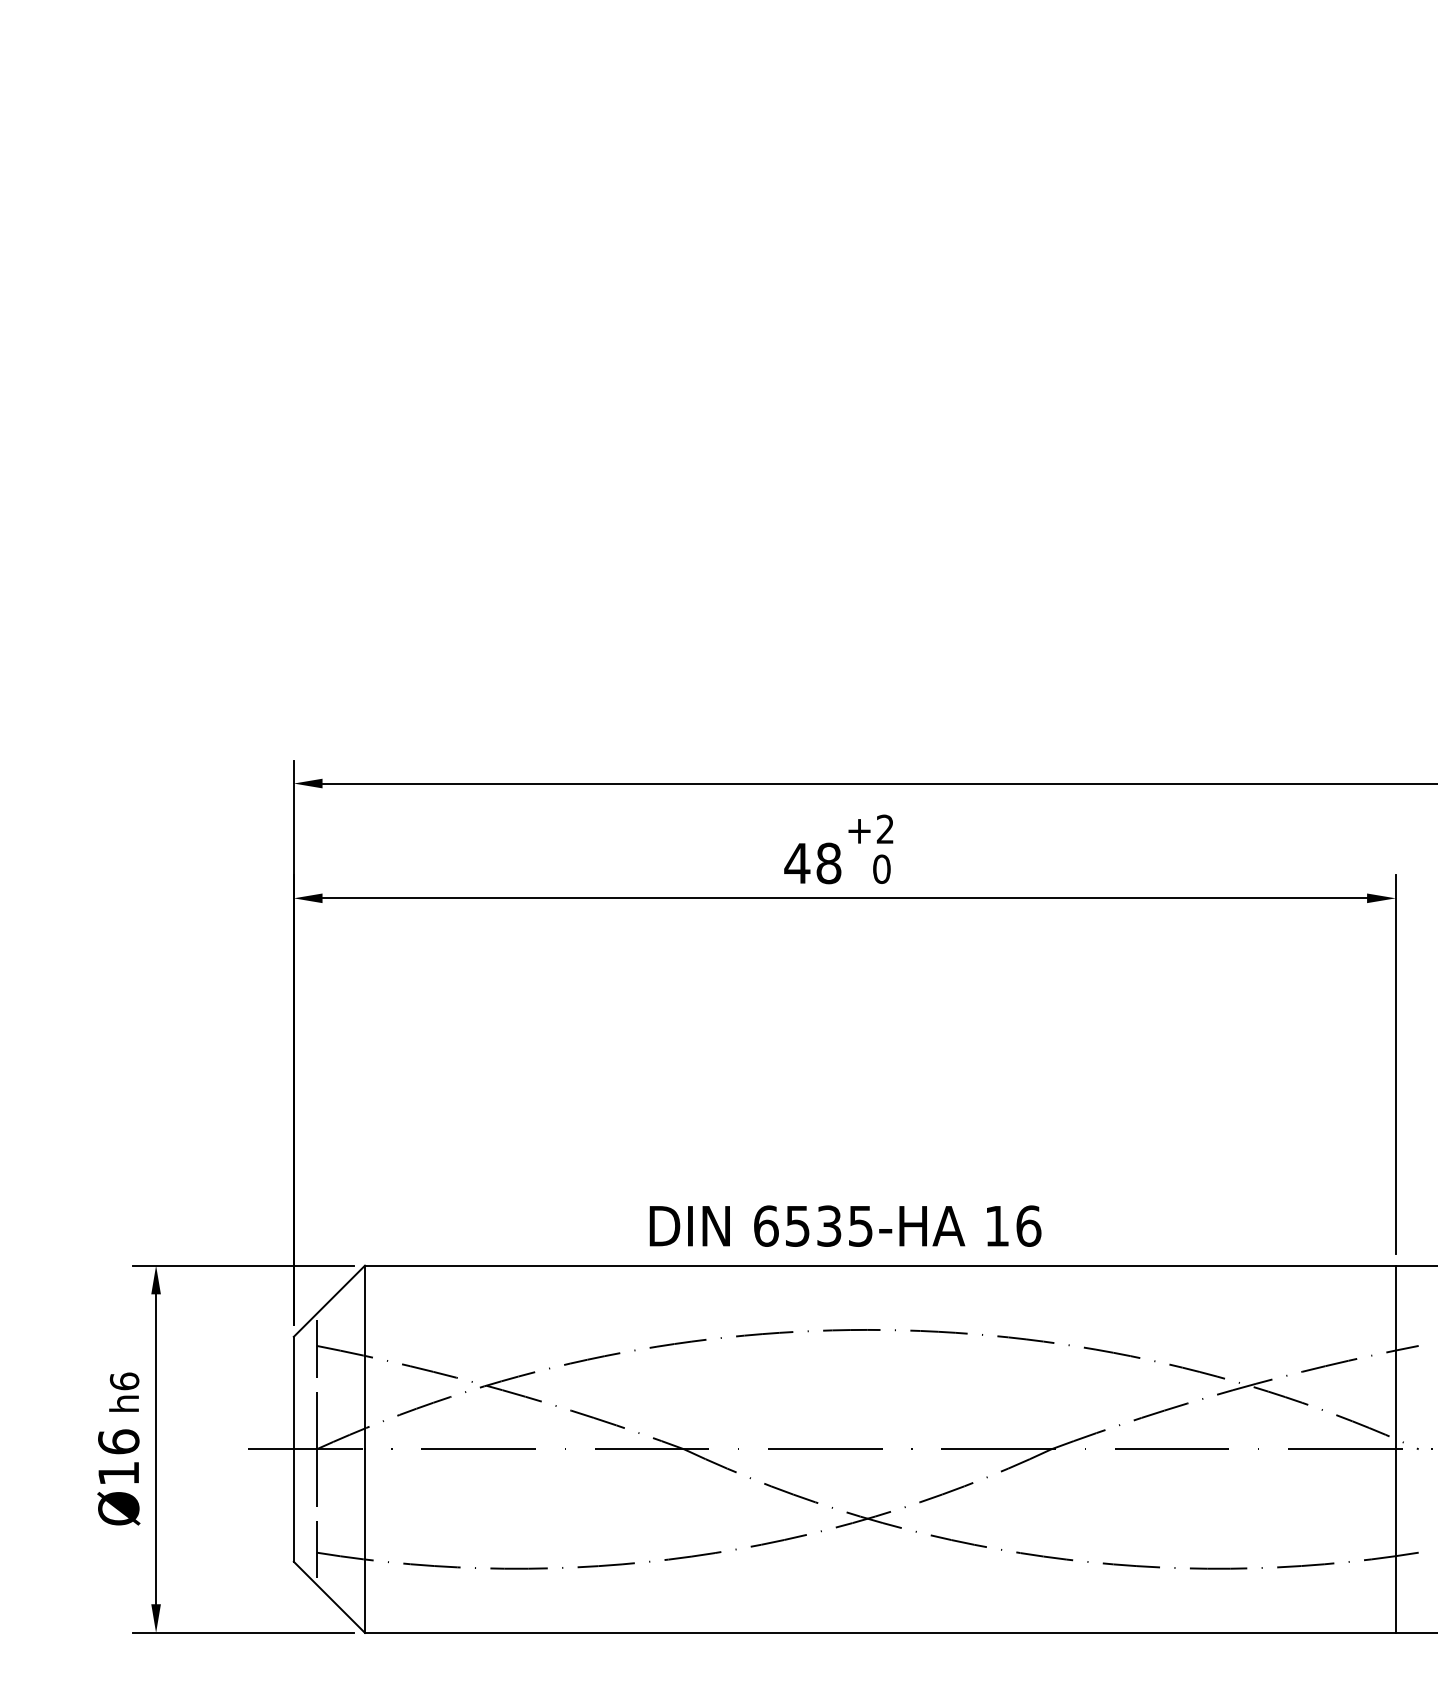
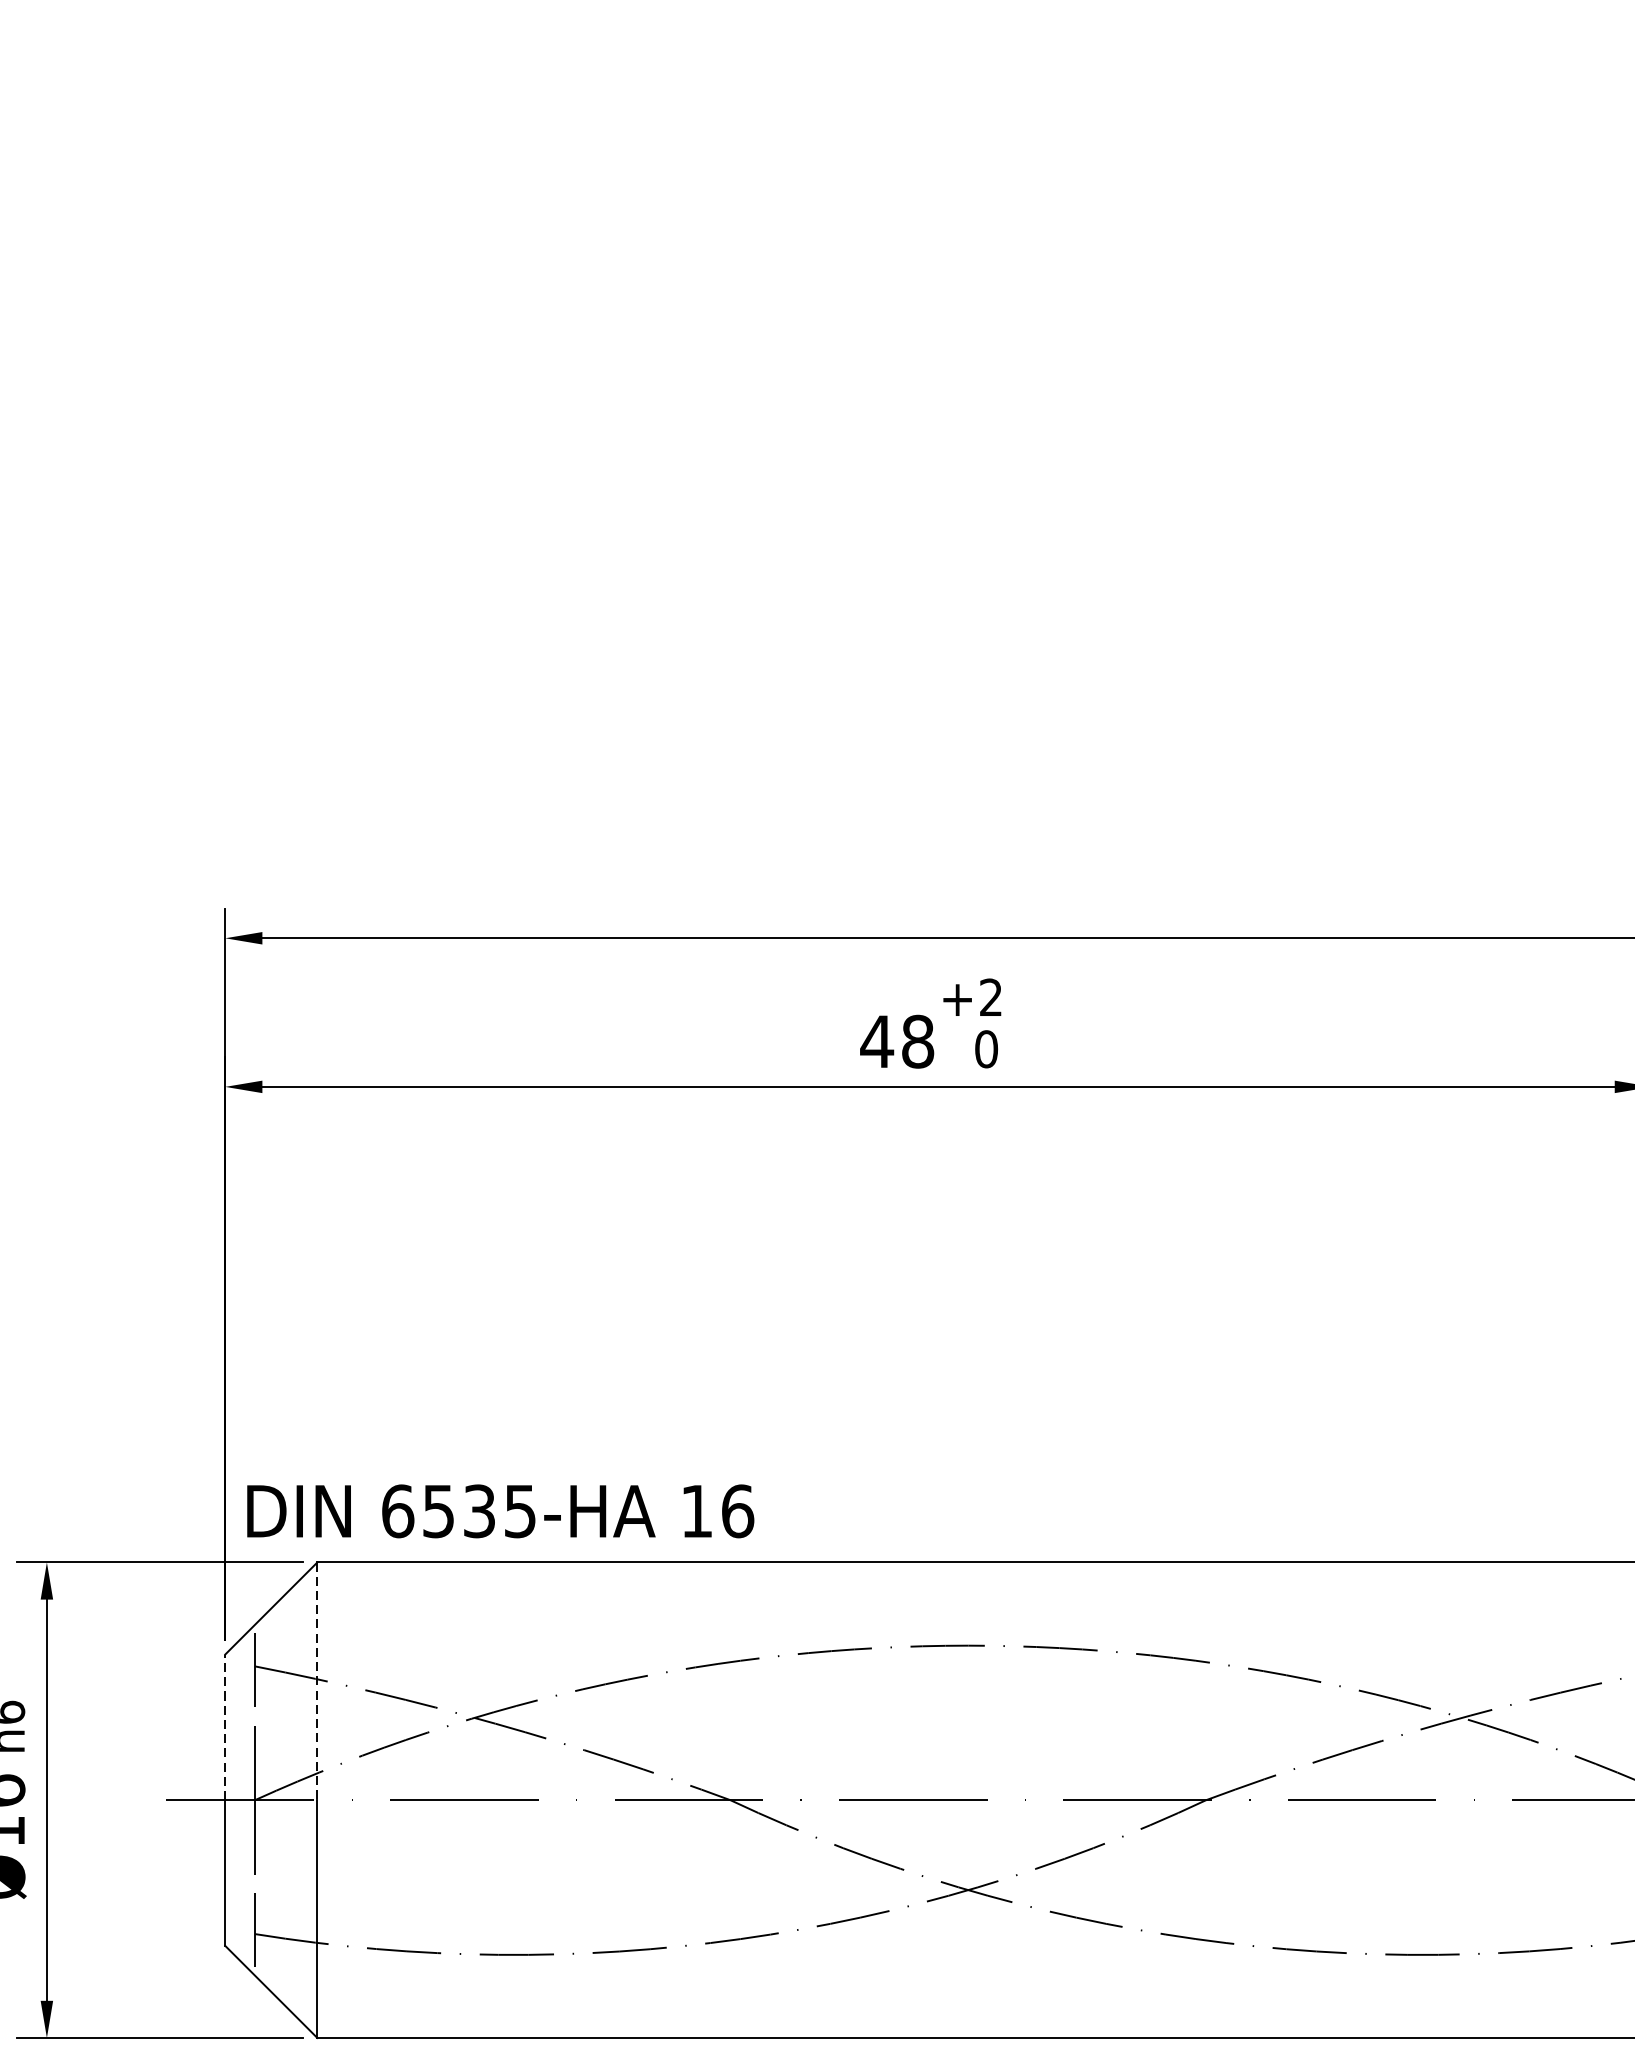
text: (845, 1225) -> (500, 1510), moved
line: (365, 1357) -> (318, 1681), solid -> dashed
line: (293, 1392) -> (224, 1726), solid -> dashed

